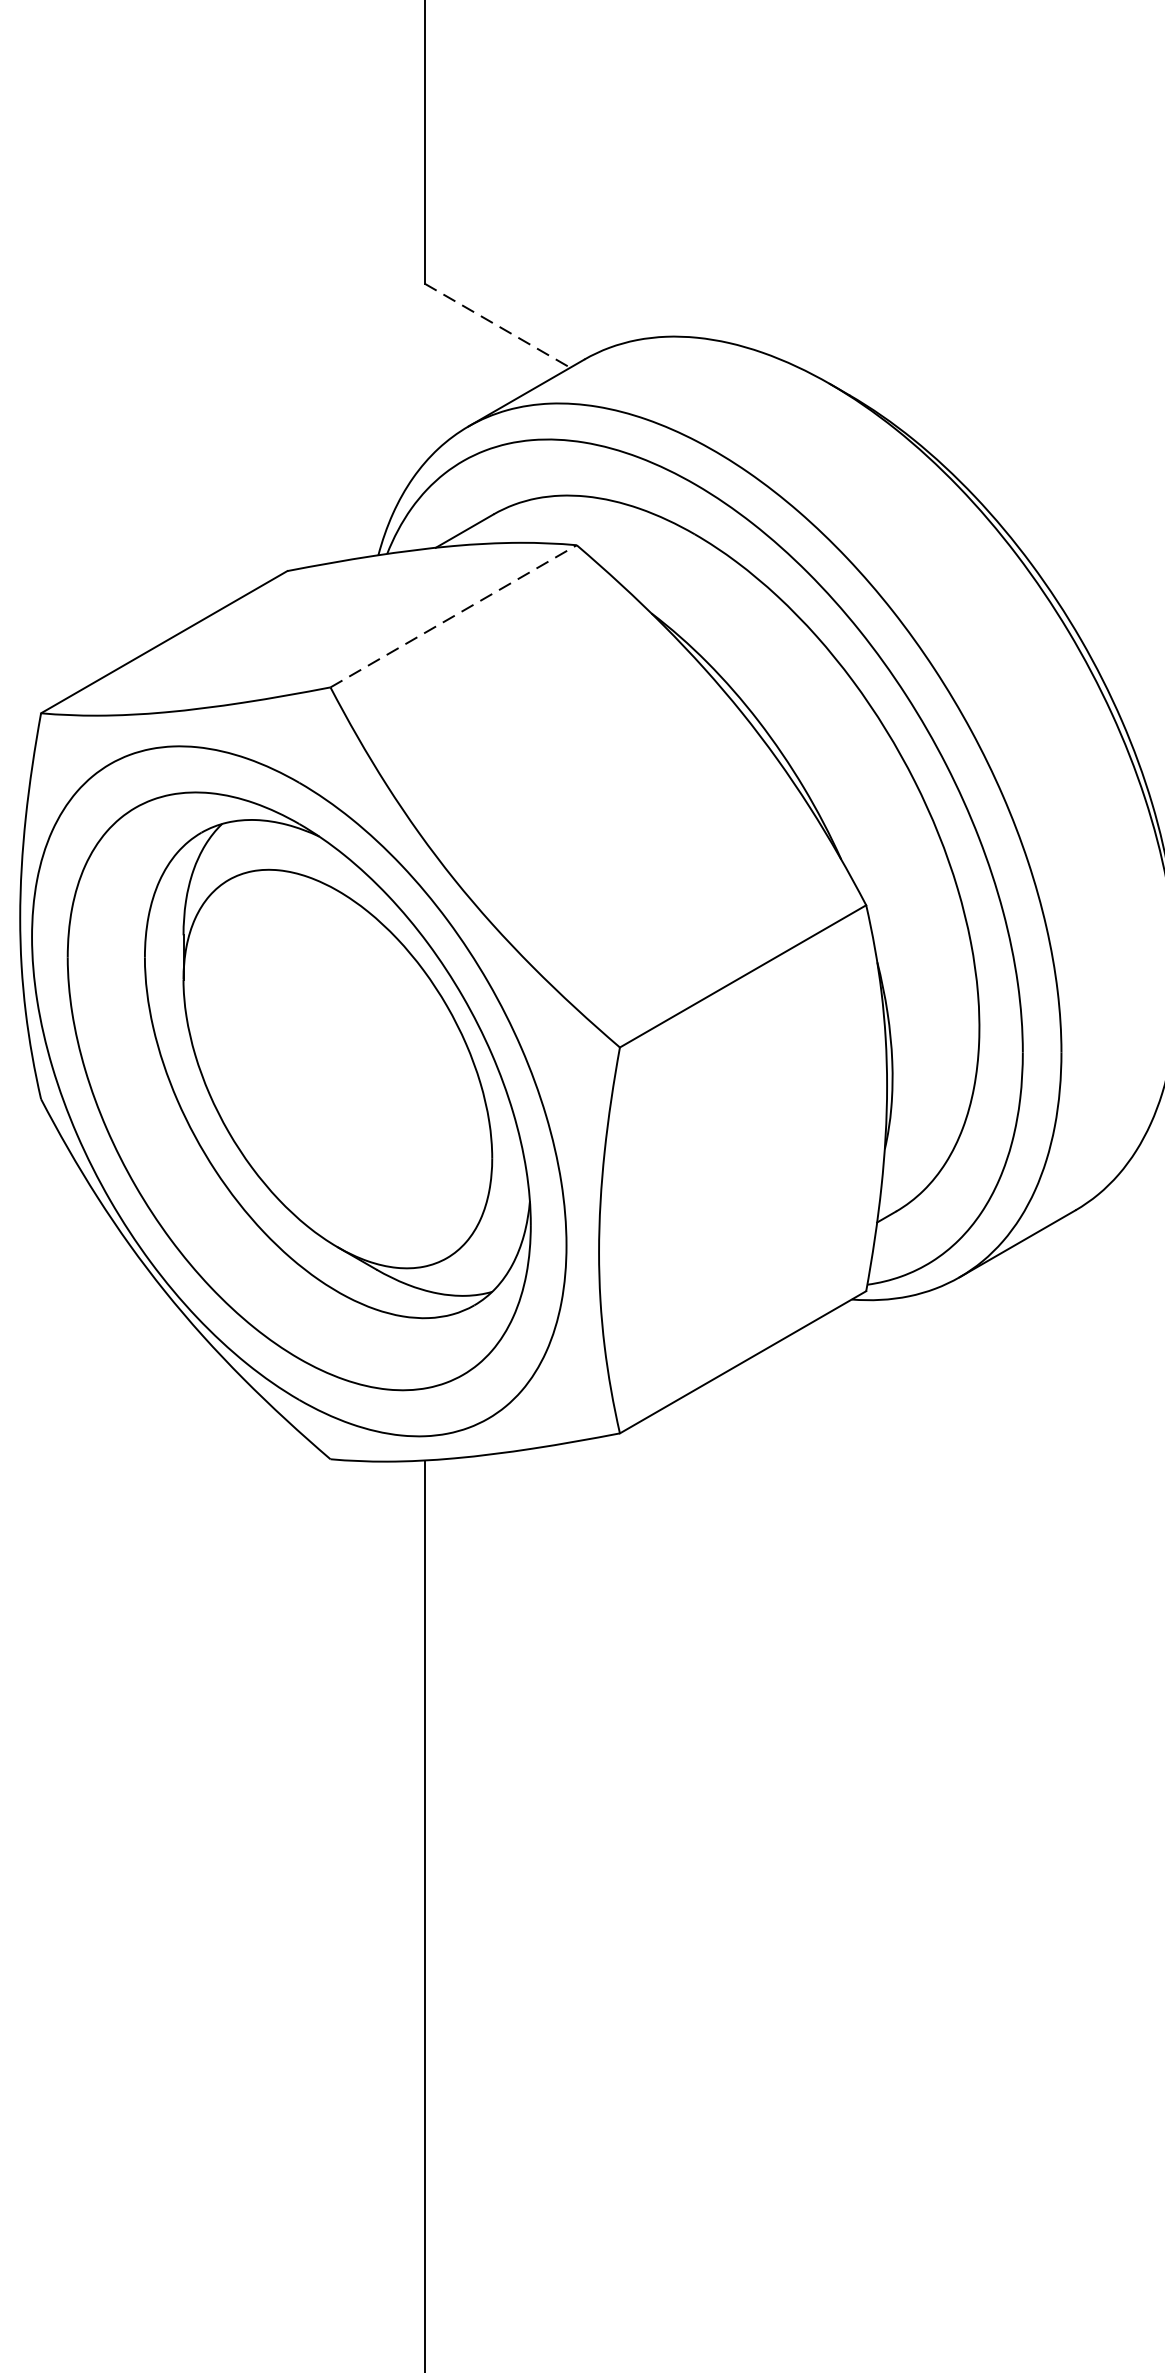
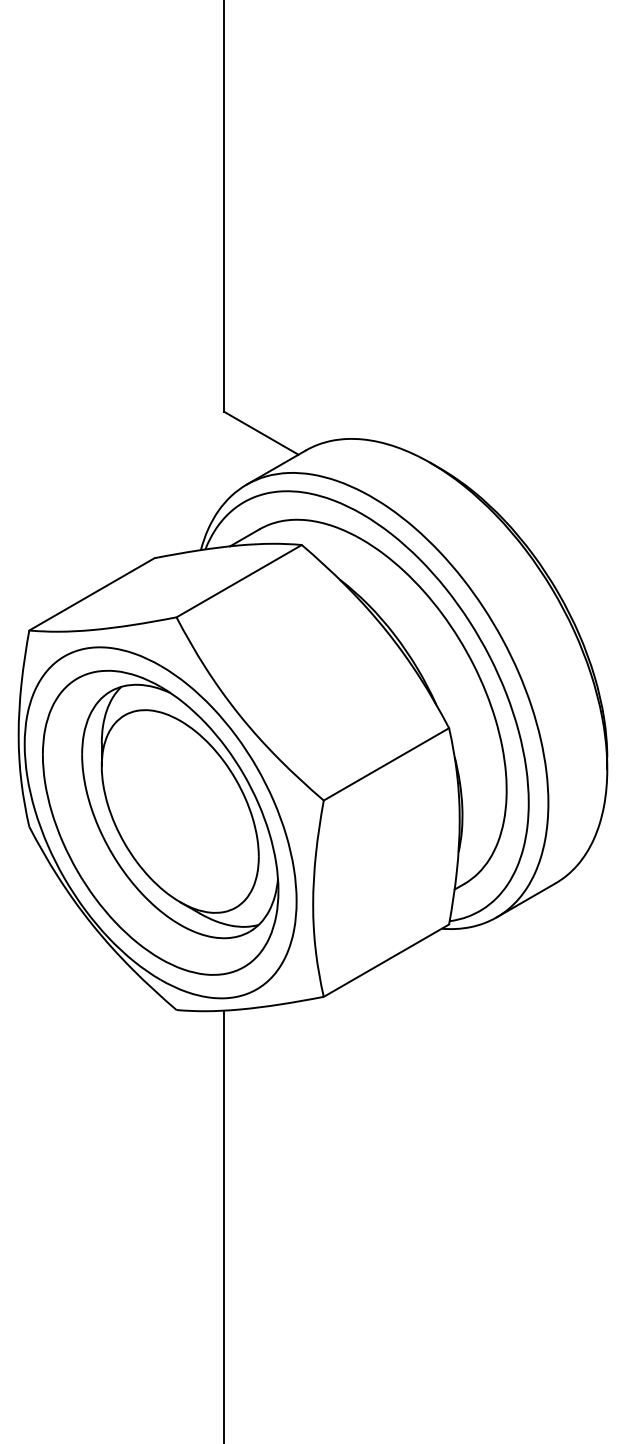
line: (497, 325) -> (261, 433), dashed -> solid
line: (454, 614) -> (239, 580), dashed -> solid

